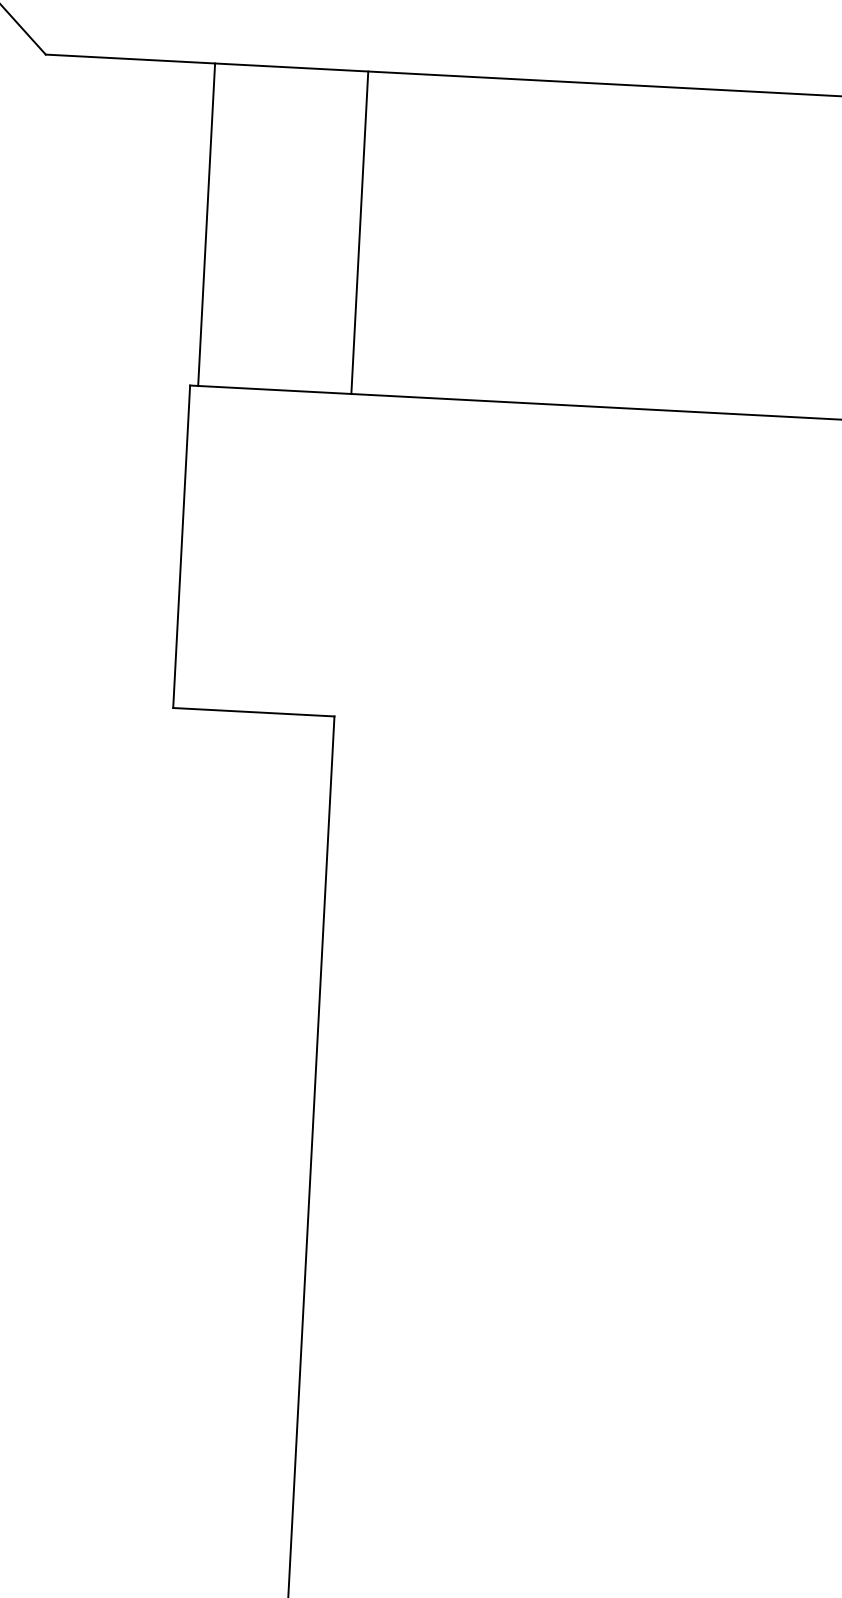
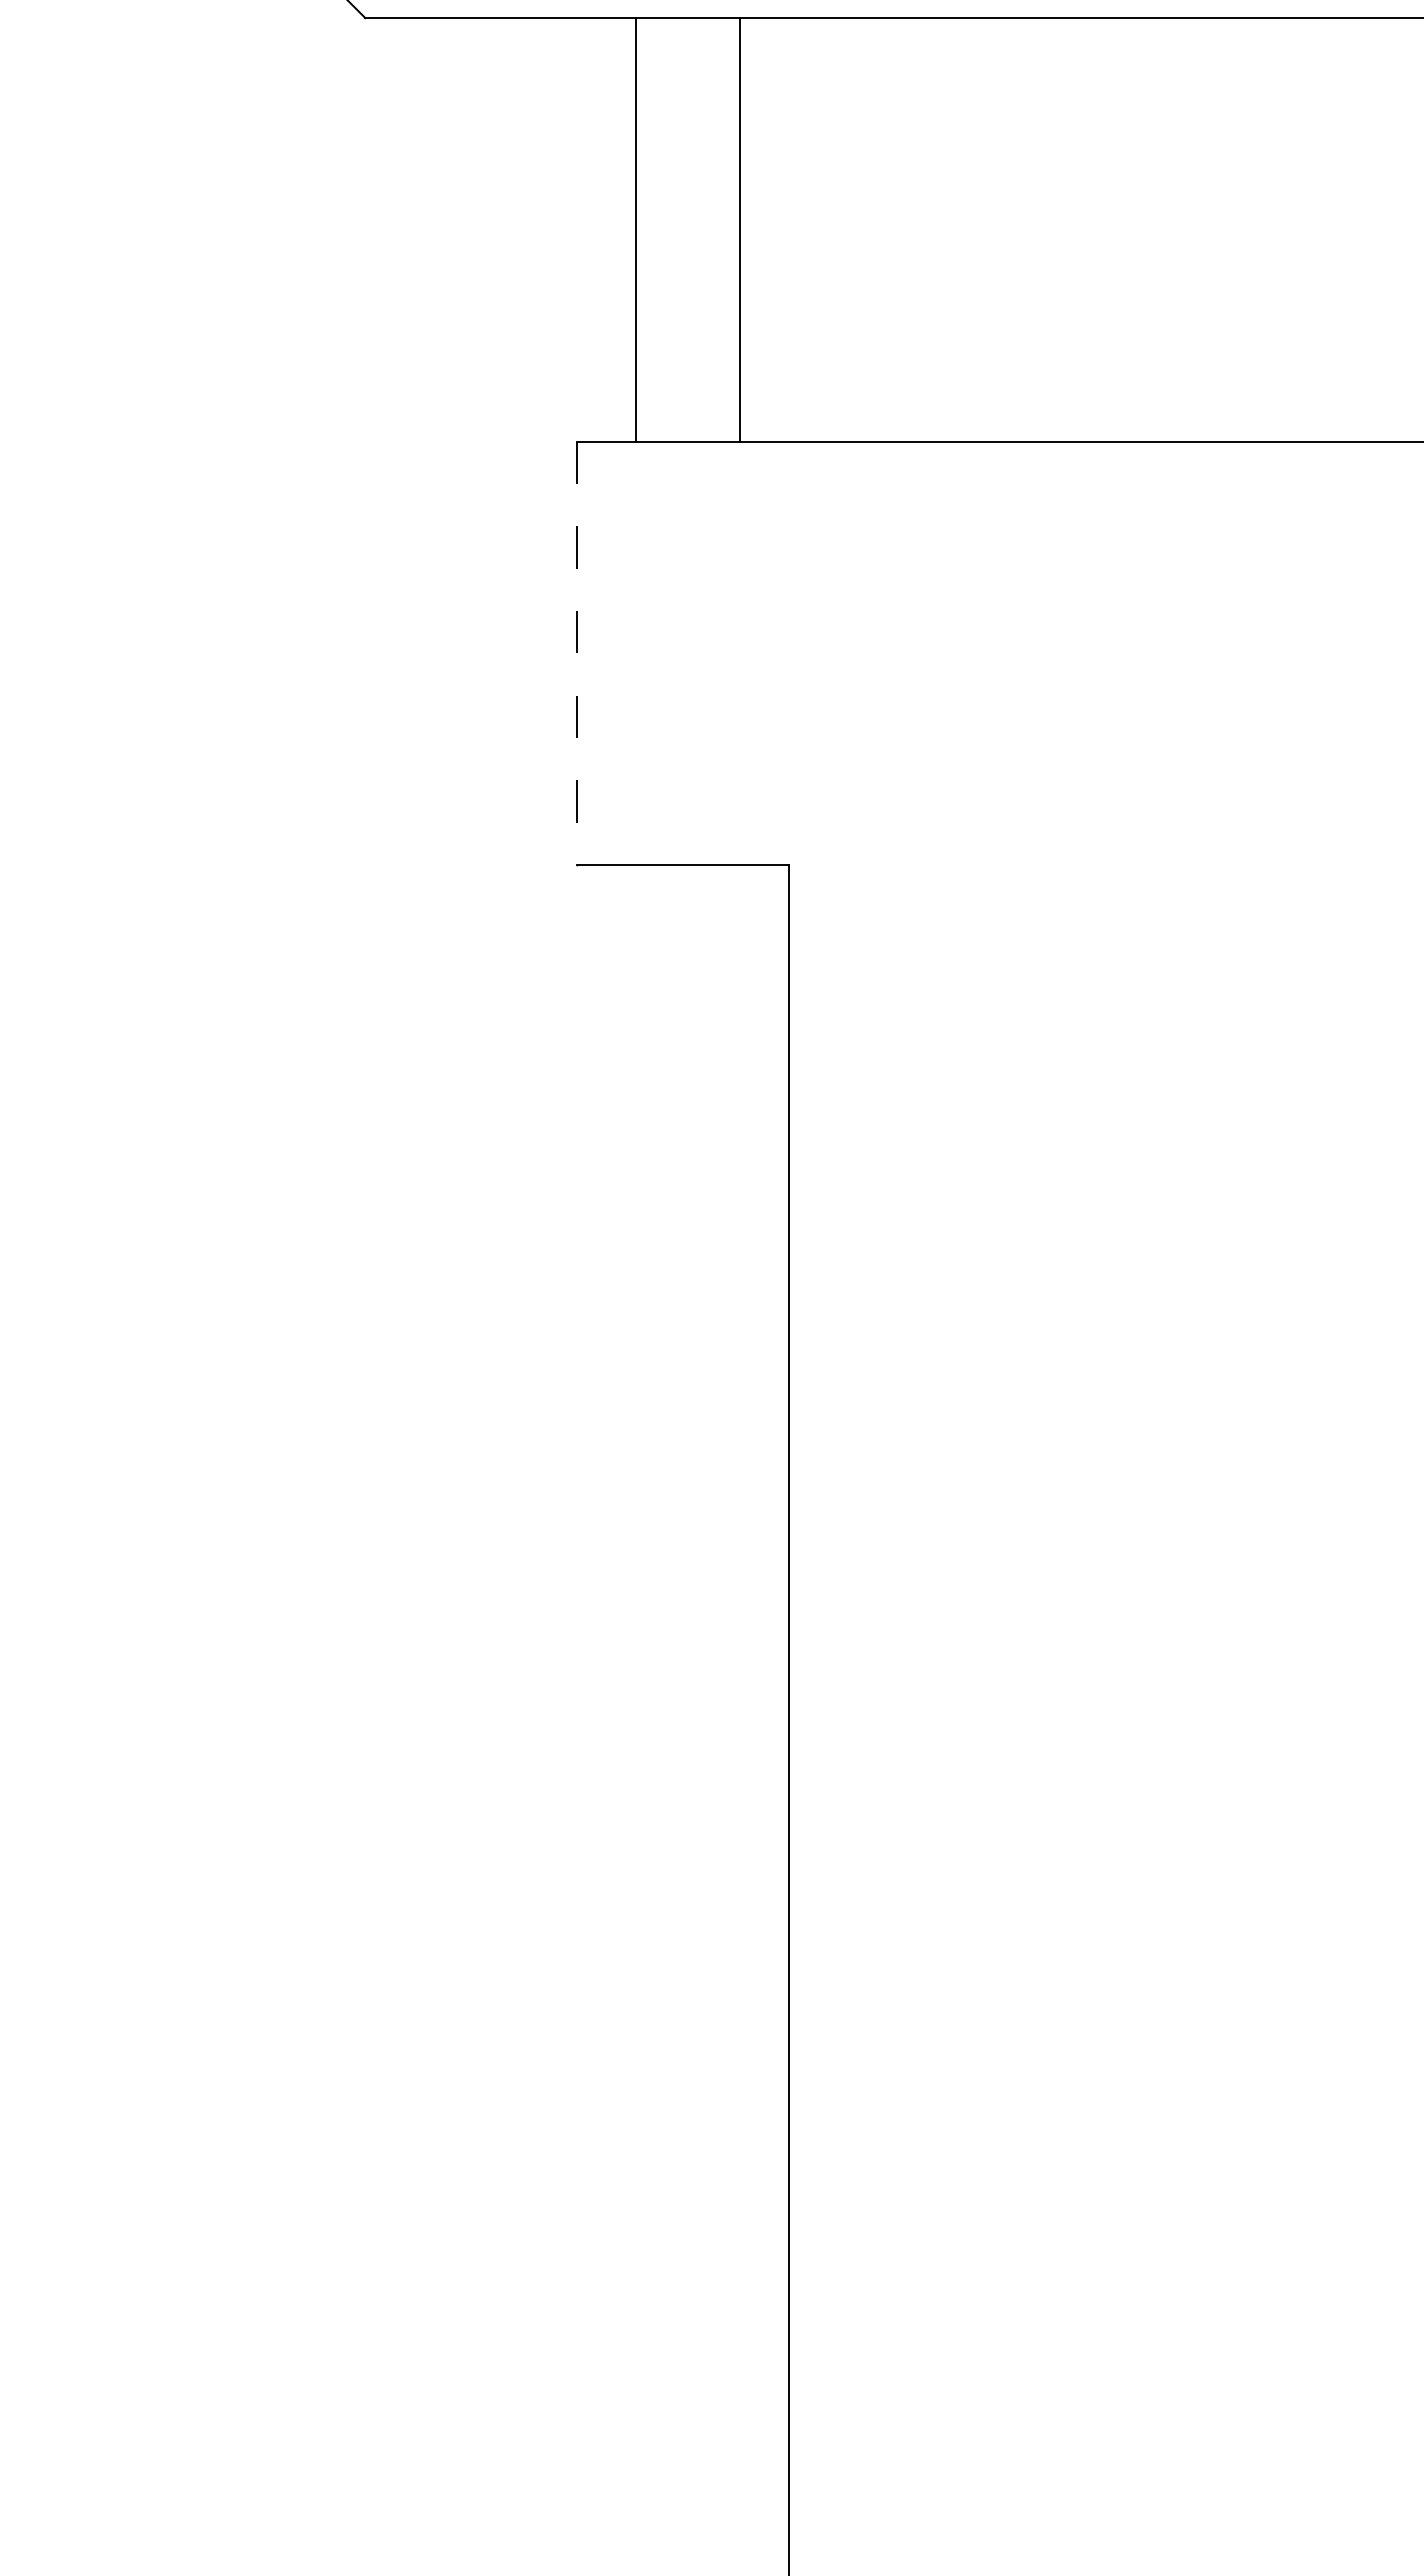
line: (206, 224) -> (635, 229), moved
line: (359, 232) -> (739, 229), moved
line: (181, 546) -> (577, 653), solid -> dashed

